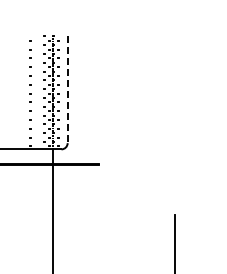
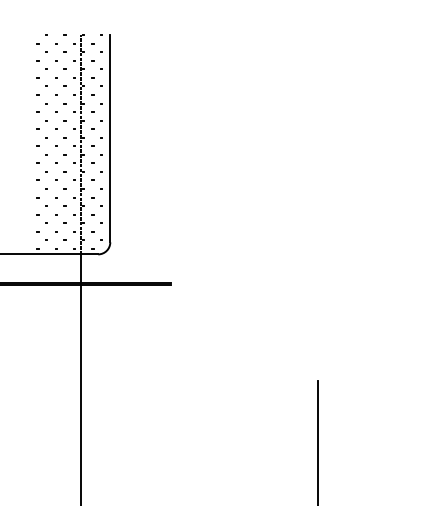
line: (67, 90) -> (109, 140), dashed -> solid

